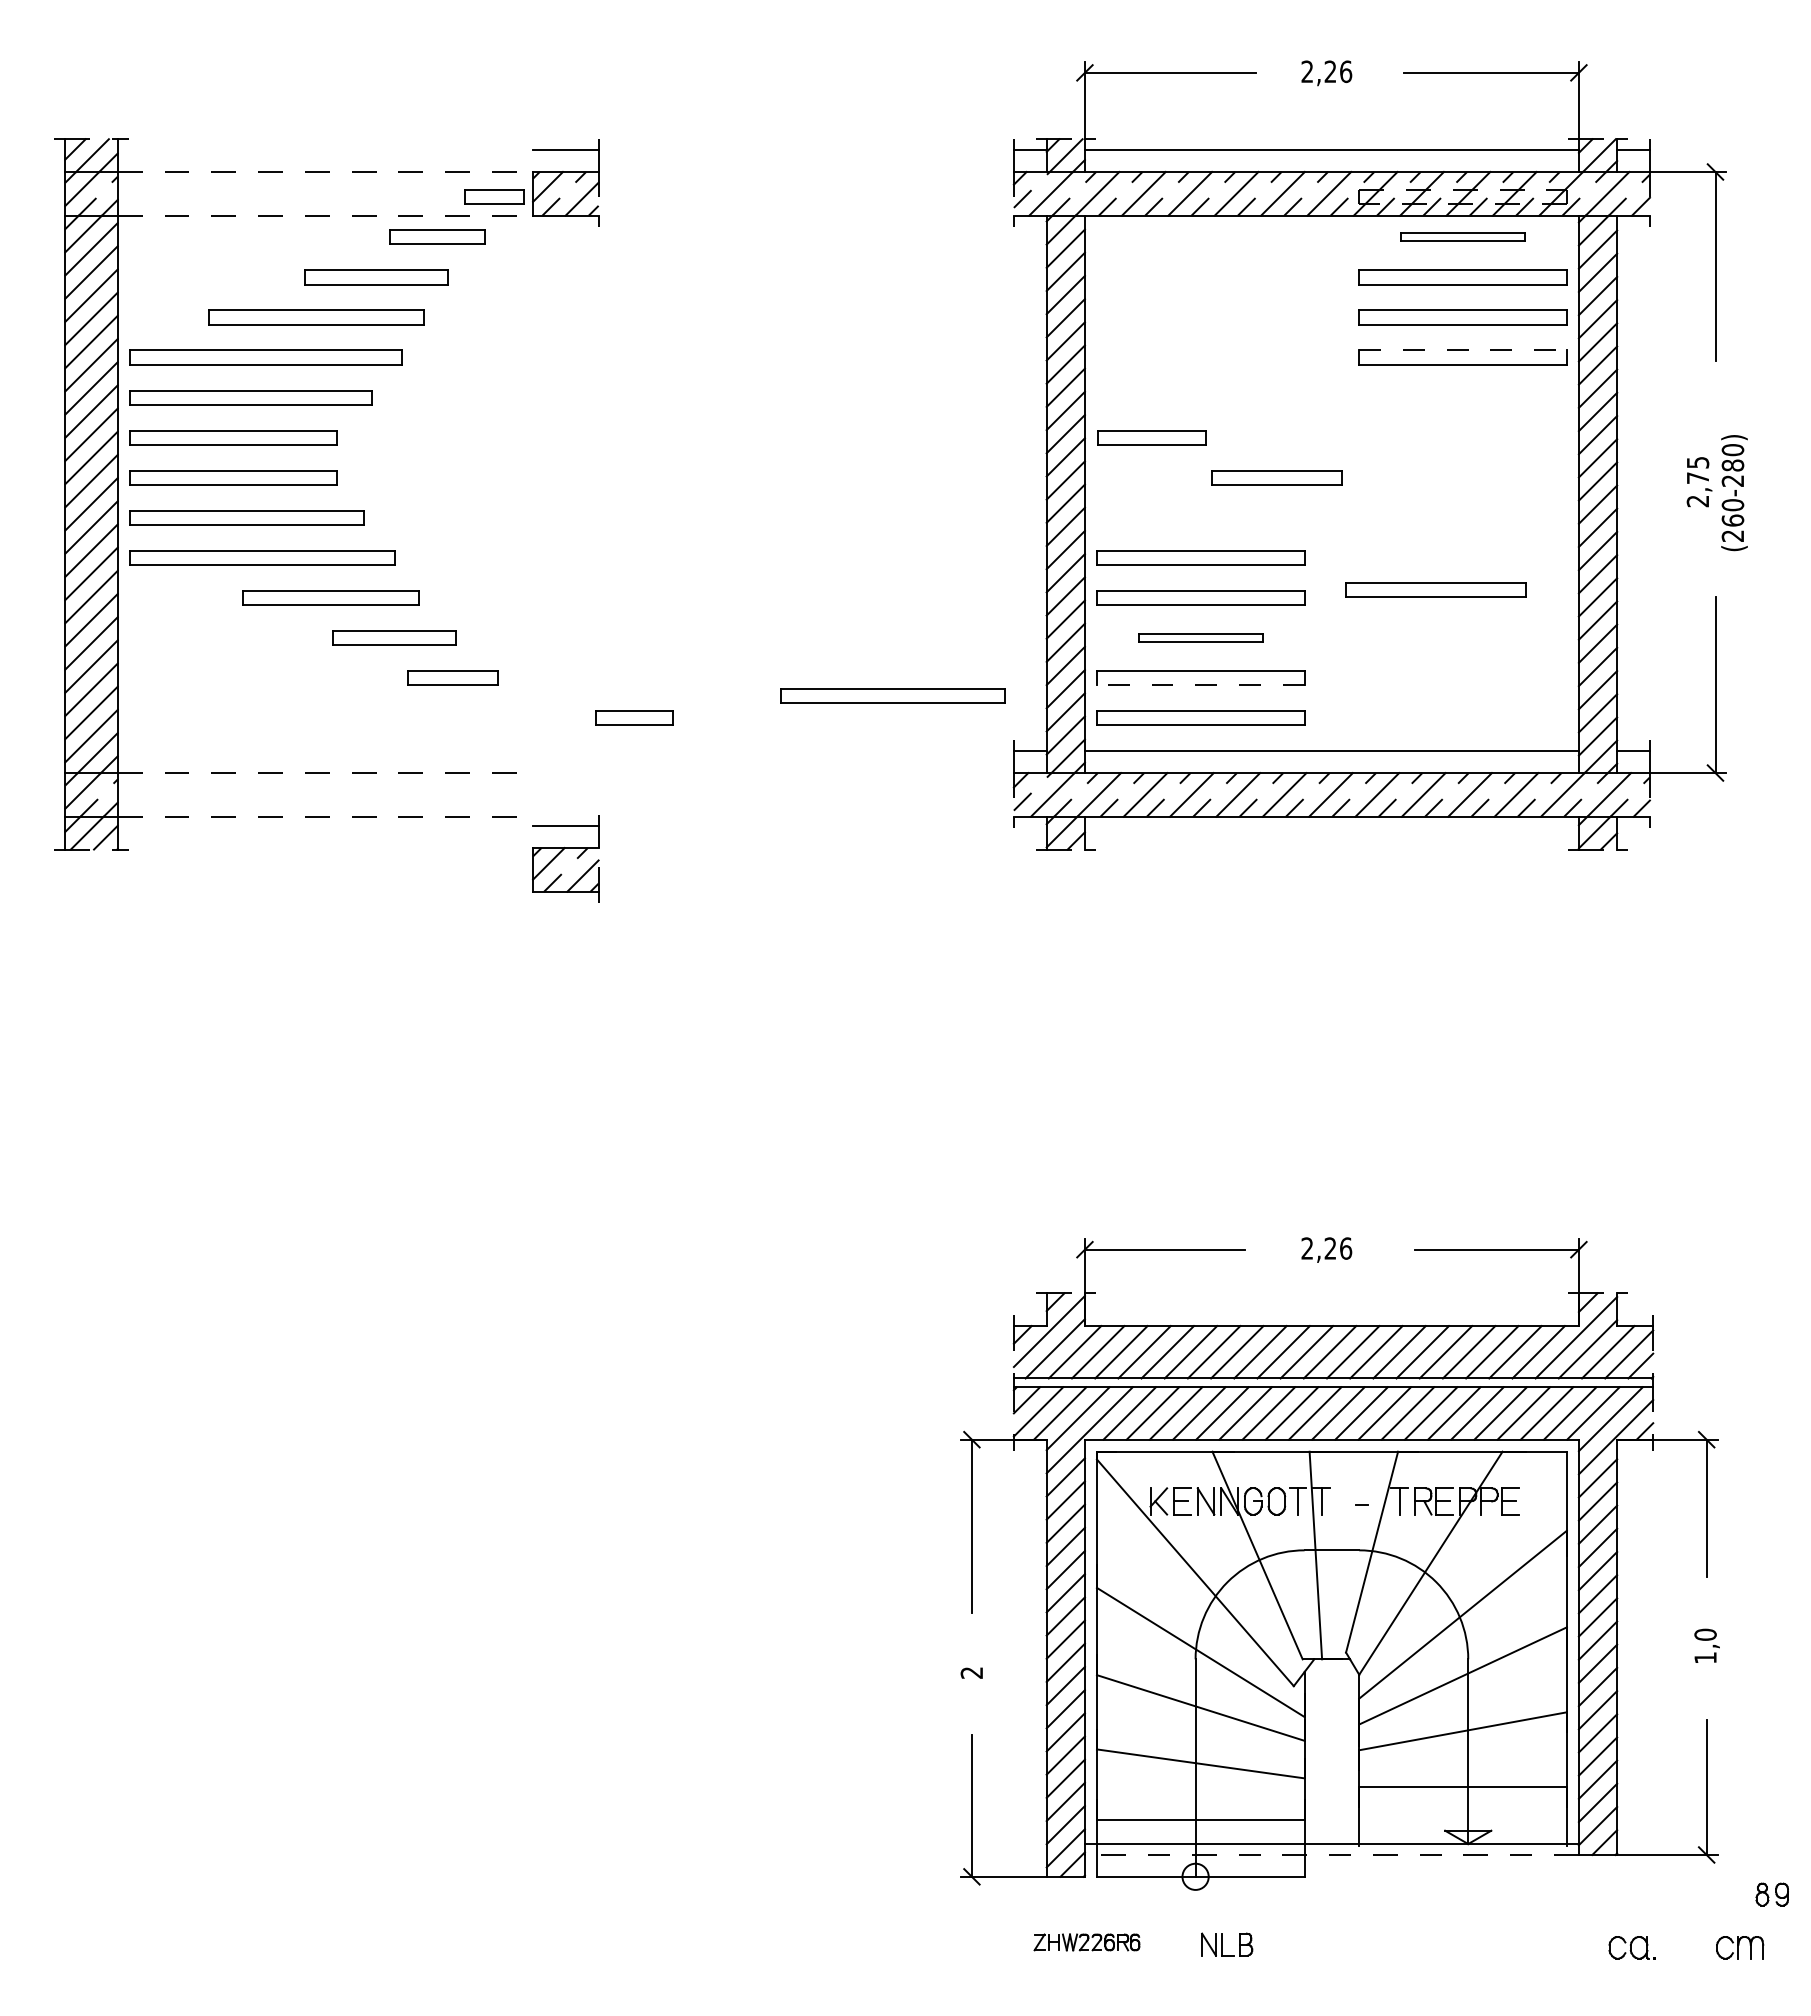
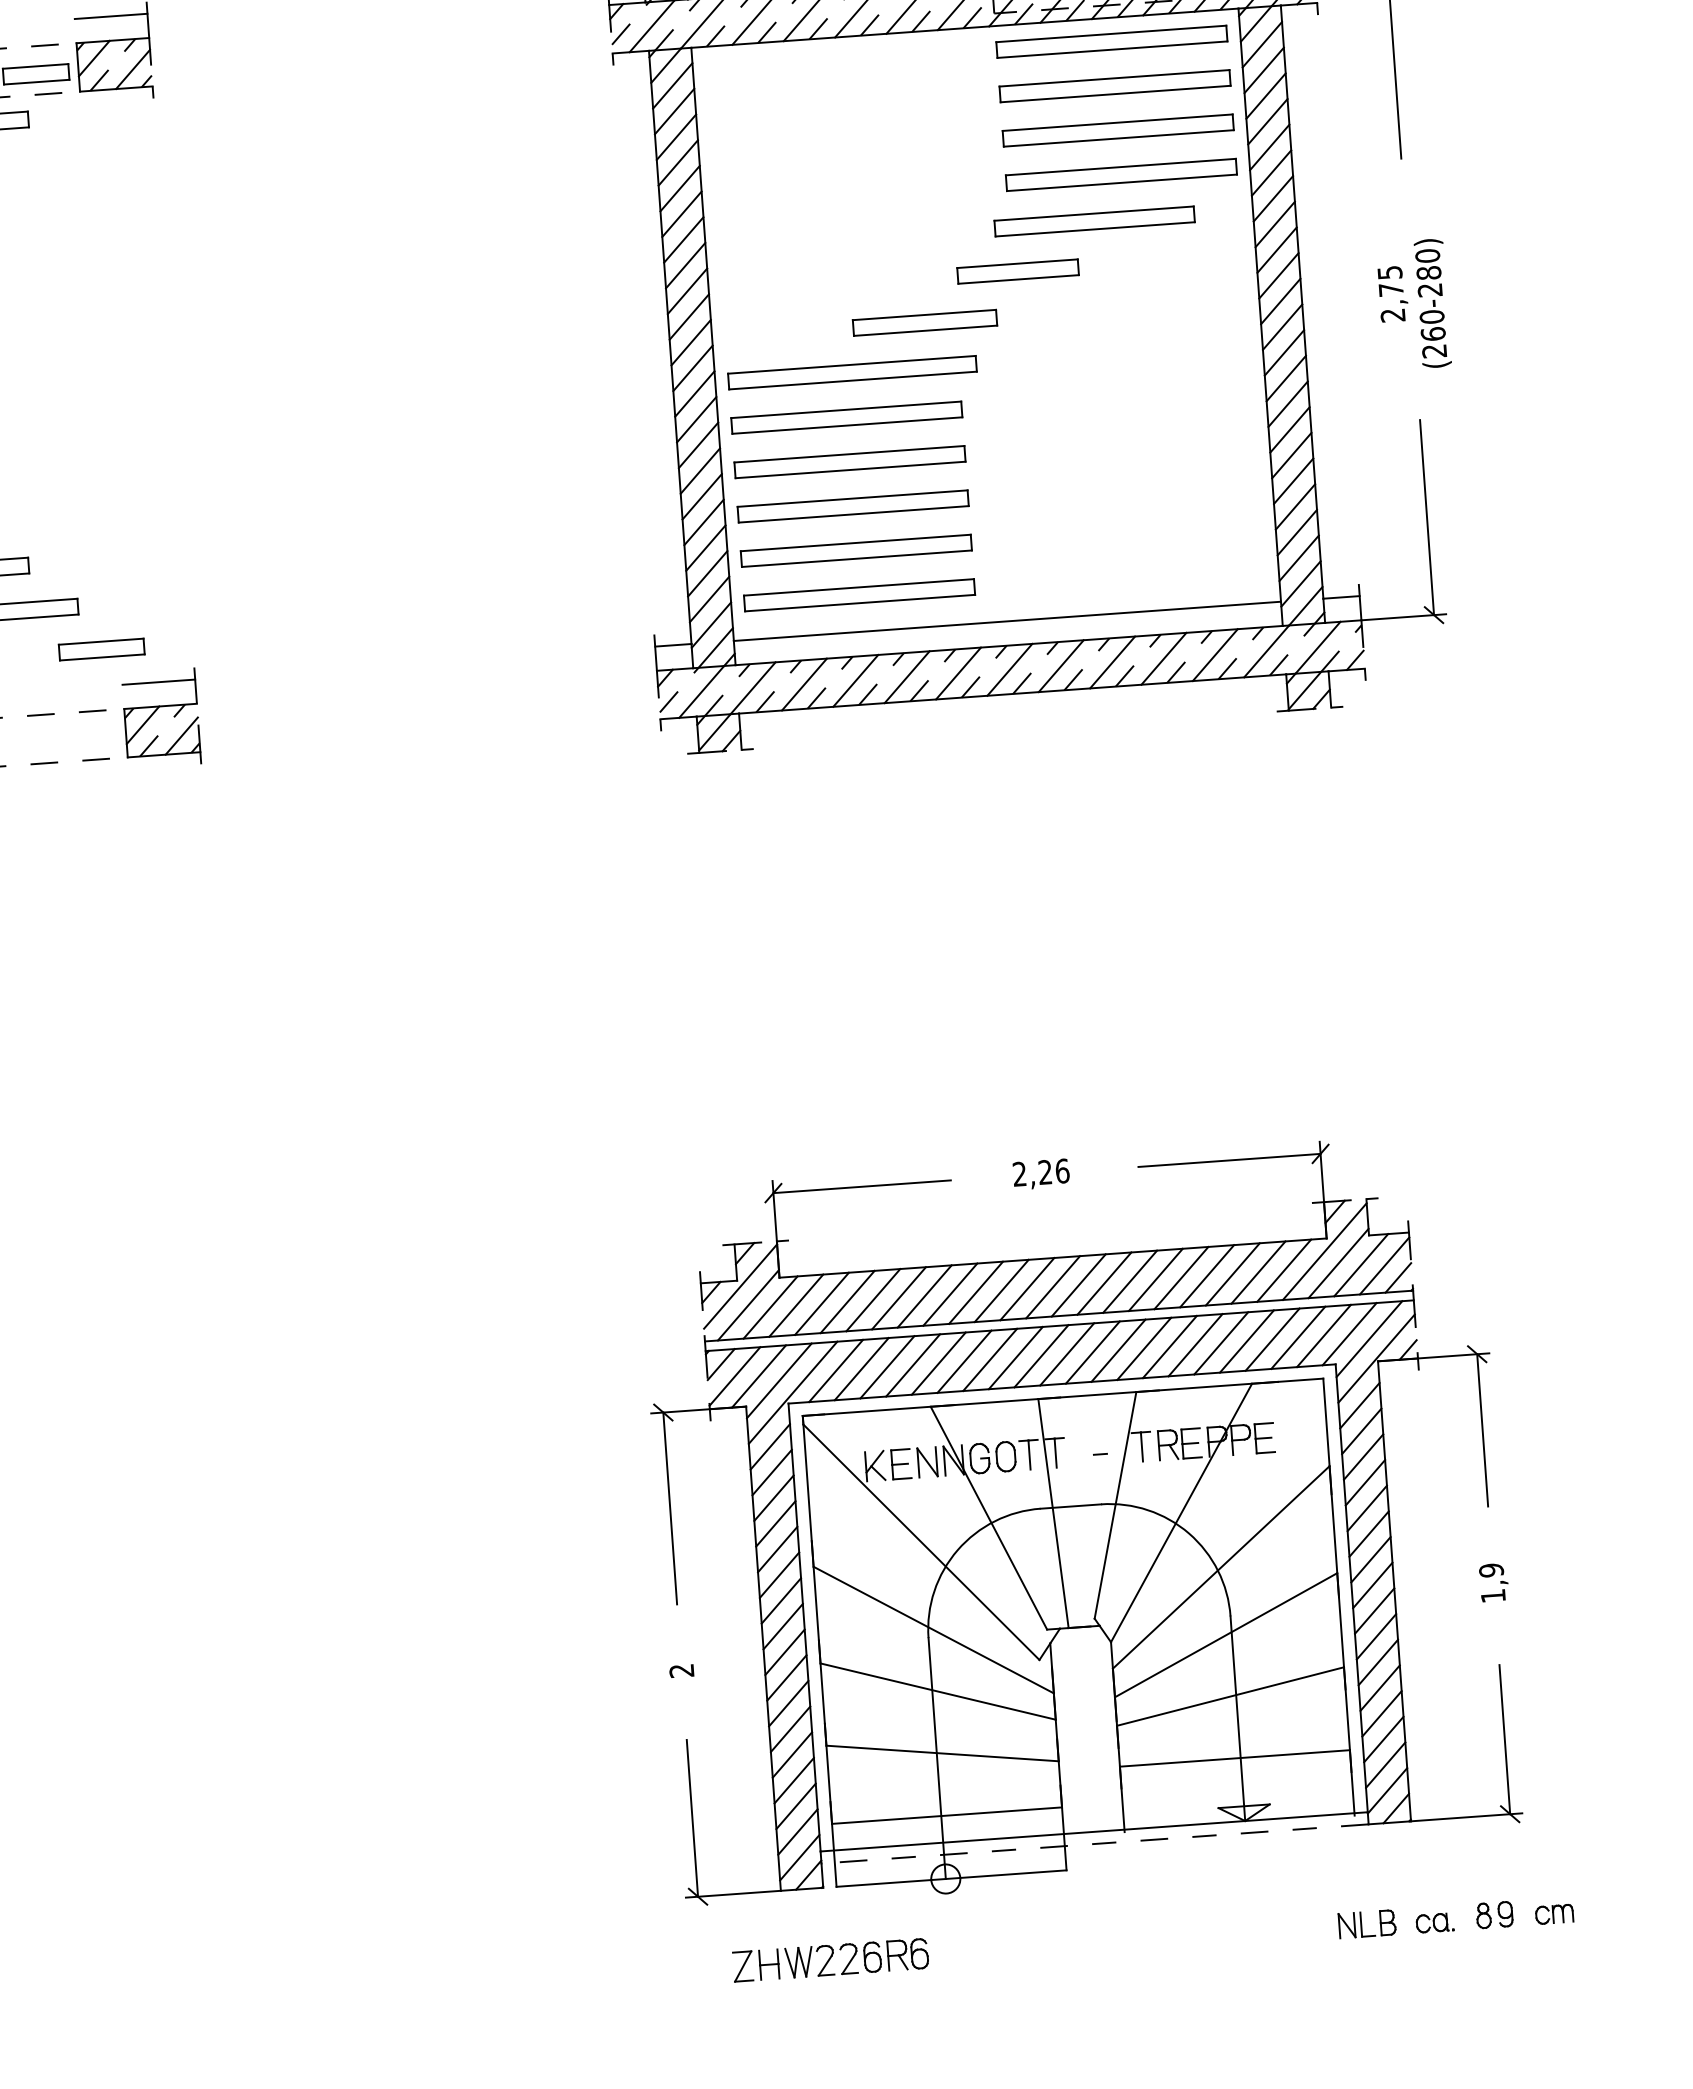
part: (1462, 236) -> (1111, 40), size x1.67
line: (1463, 350) -> (1121, 167), dashed -> solid
part: (1151, 437) -> (1017, 271), moved
part: (1435, 589) -> (1094, 221), moved
part: (1200, 637) -> (852, 505), size x1.67
line: (1200, 685) -> (856, 559), dashed -> solid
part: (892, 695) -> (852, 372), moved
part: (634, 717) -> (101, 648), moved
part: (560, 853) -> (155, 712), moved
text: (1705, 1634) -> (1491, 1570), 1,0 -> 1,9
part: (1771, 1894) -> (1493, 1915), moved
part: (1086, 1942) -> (830, 1960), size x1.67
part: (1227, 1944) -> (1367, 1924), moved
part: (1631, 1947) -> (1434, 1922), size x0.71
part: (1739, 1947) -> (1553, 1914), size x0.71

